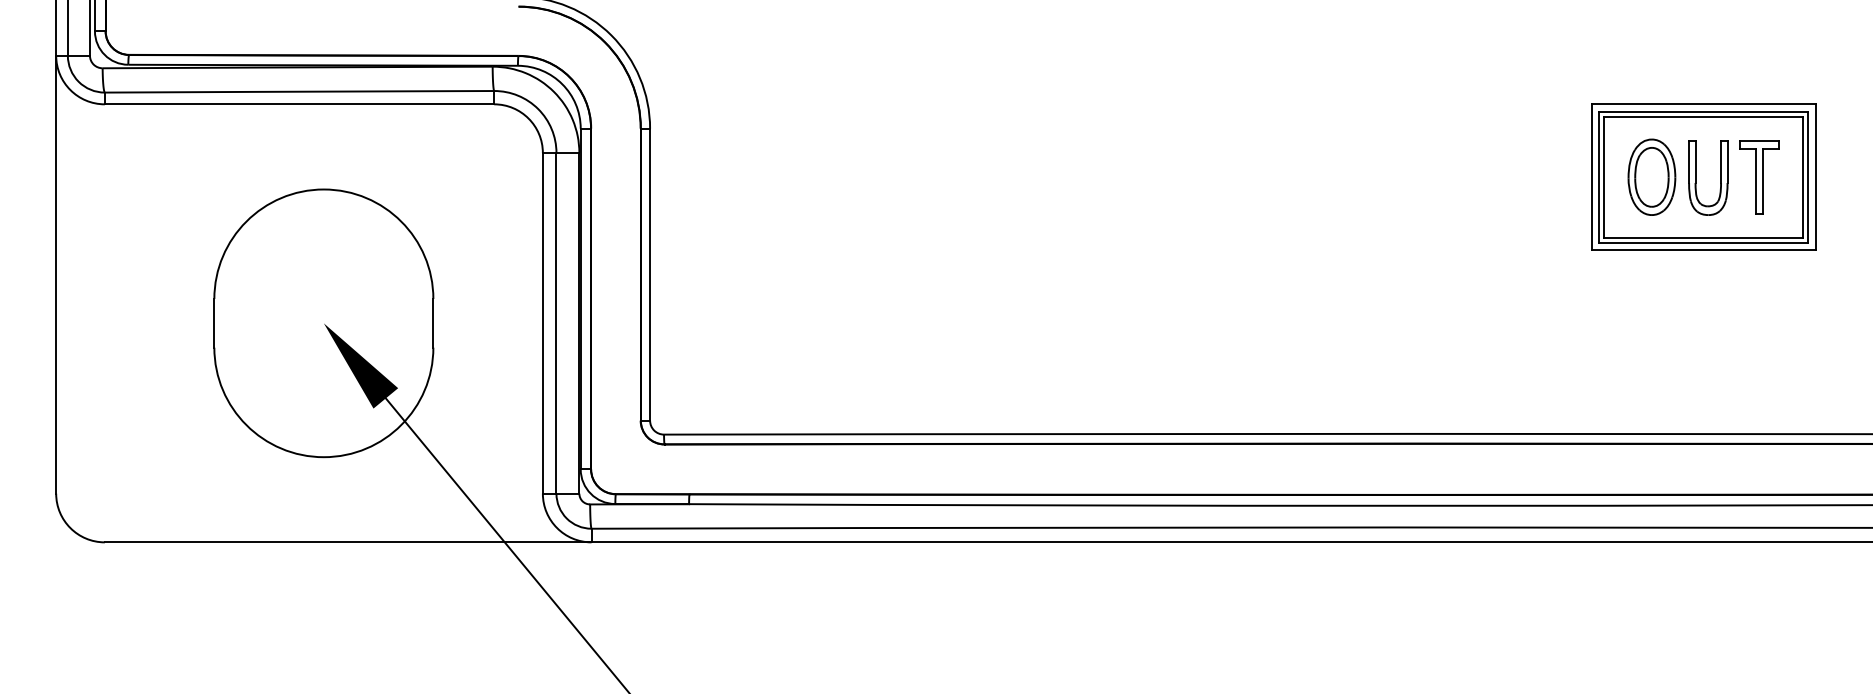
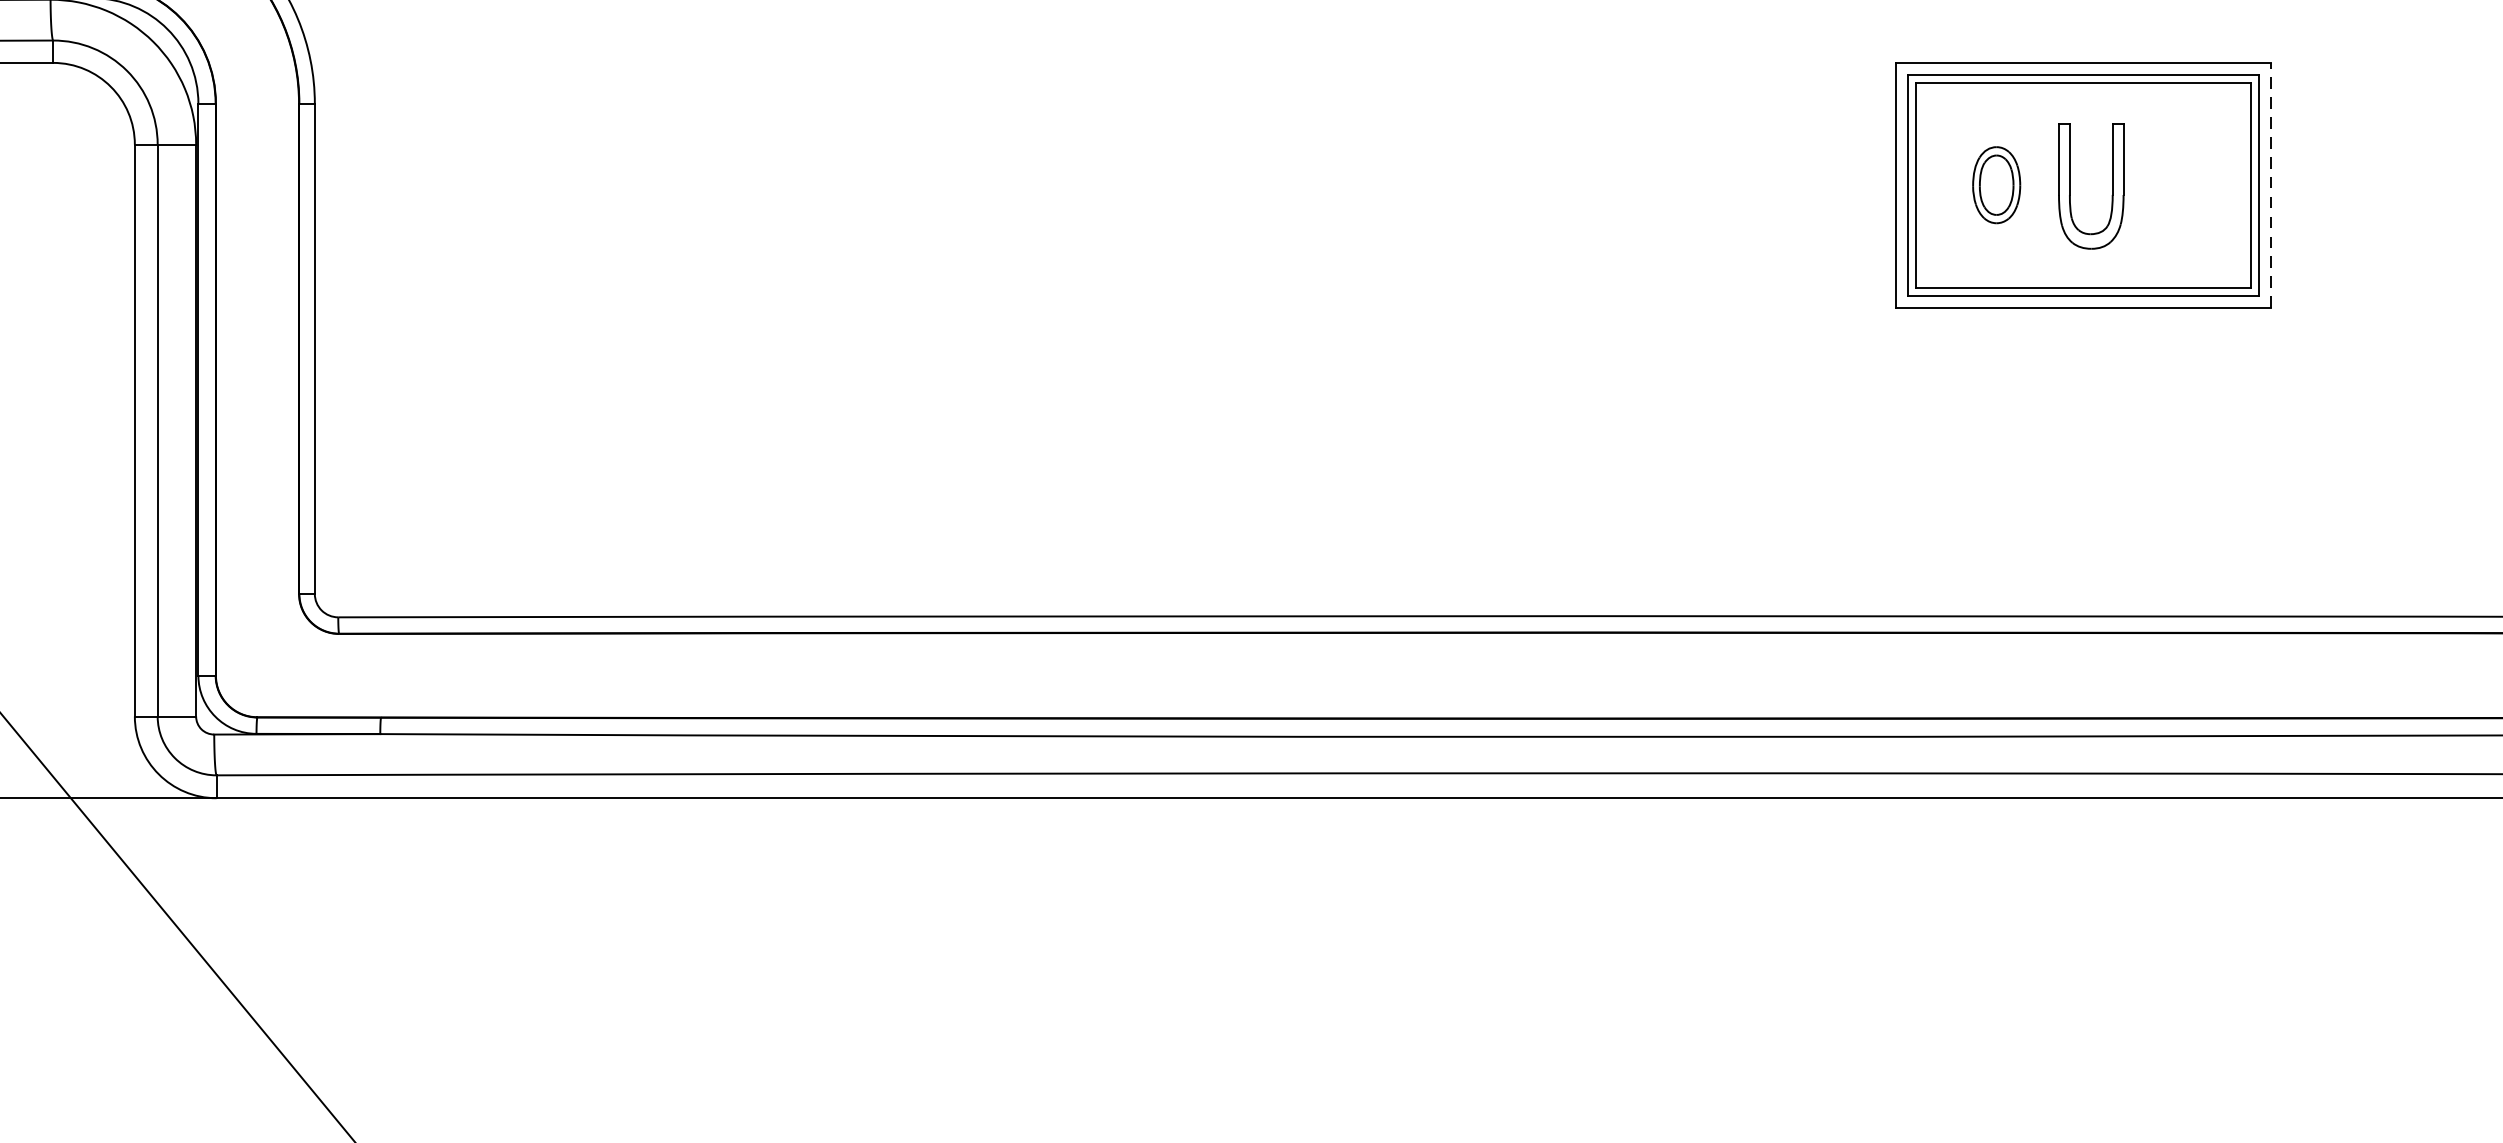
part: (1651, 176) -> (1995, 184), size x0.6
line: (1815, 176) -> (2271, 184), solid -> dashed
part: (1759, 177) -> (2177, 185), removed

